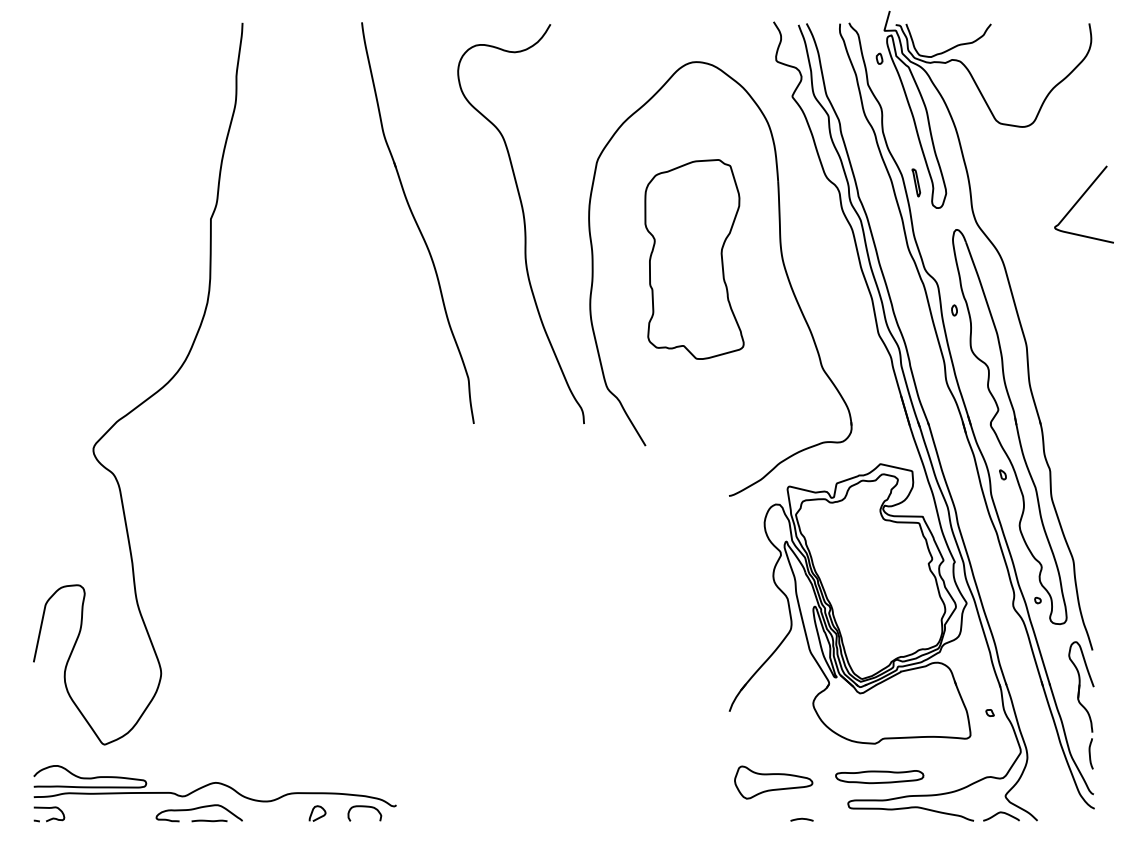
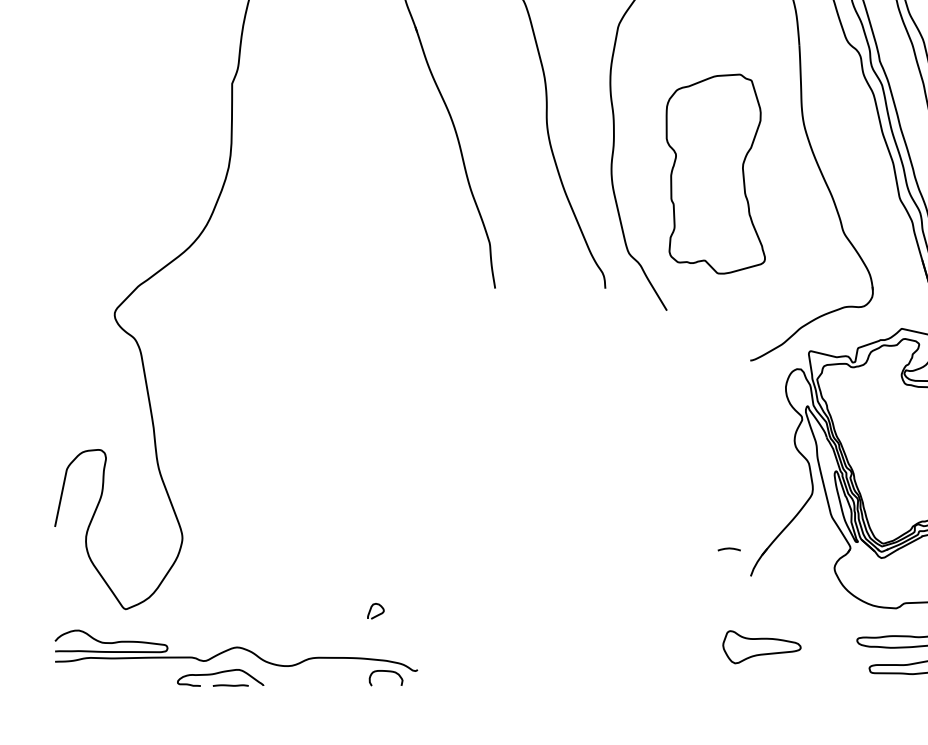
part: (694, 259) -> (715, 174), moved
part: (773, 782) -> (761, 647), moved
part: (49, 814) -> (70, 679), removed
curve: (319, 816) -> (377, 614), moved
curve: (801, 819) -> (728, 549), moved

